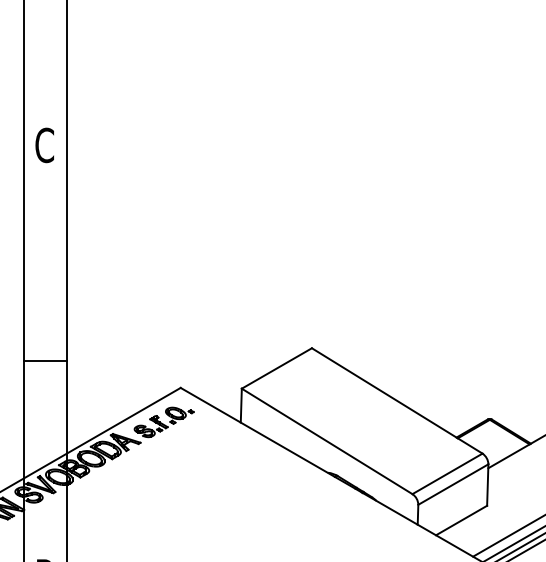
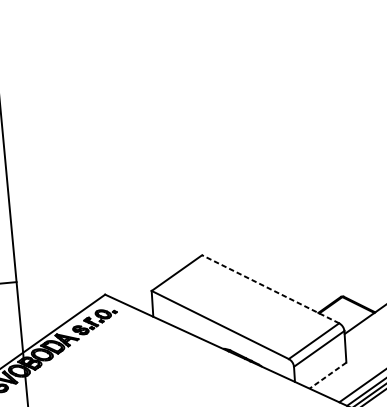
line: (396, 400) -> (270, 289), solid -> dashed
line: (461, 520) -> (327, 375), solid -> dashed

